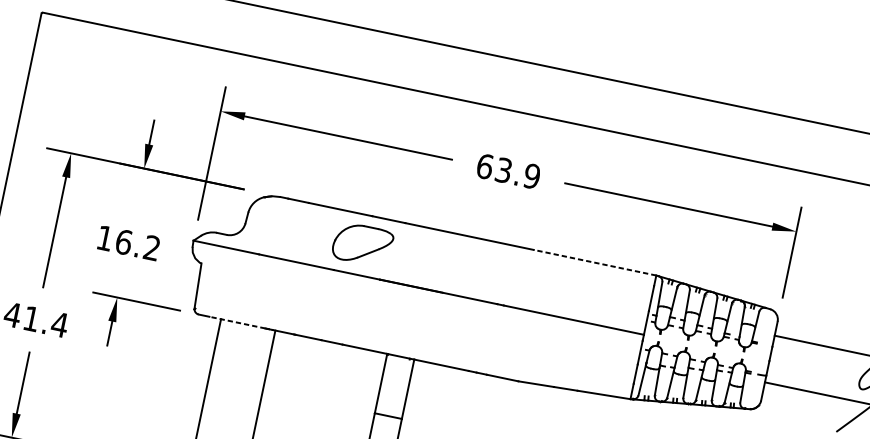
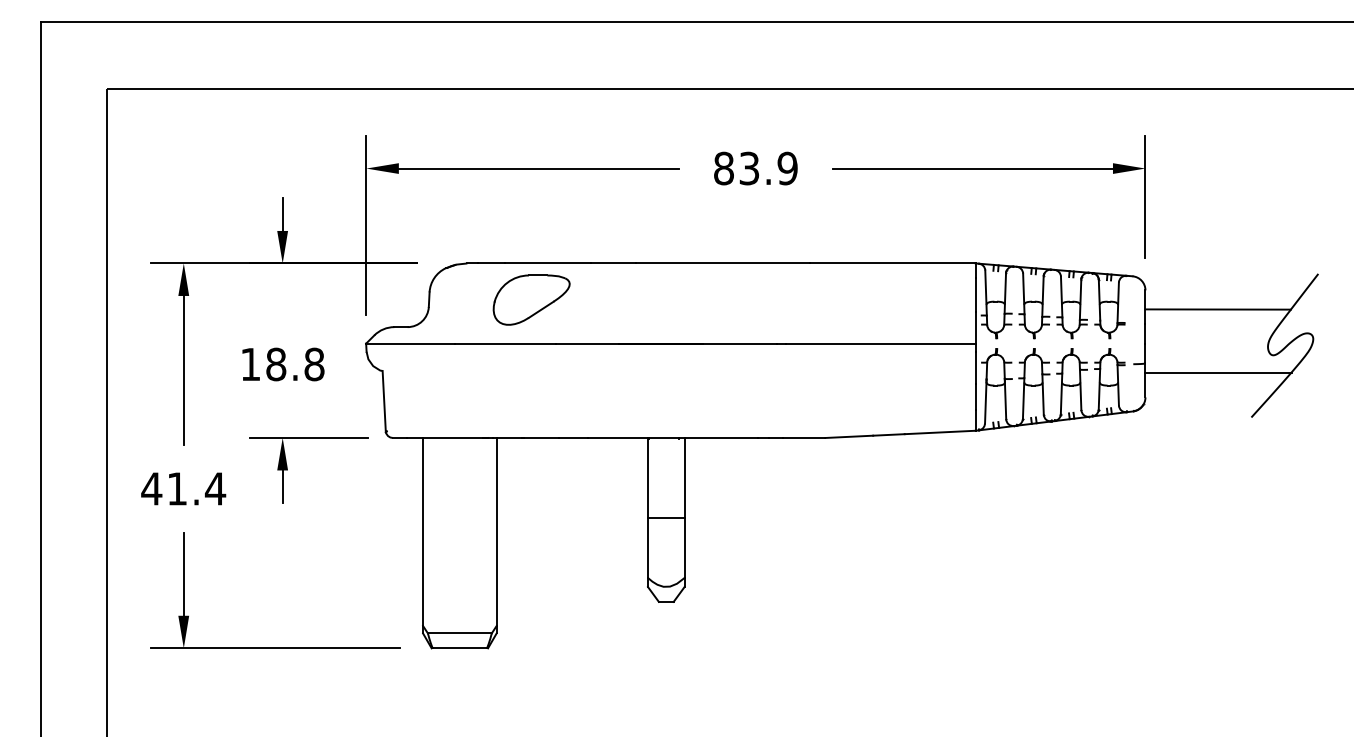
text: (485, 166) -> (724, 168), 63.9 -> 83.9
part: (362, 244) -> (531, 299), moved
text: (138, 245) -> (295, 364), 16.2 -> 18.8
line: (594, 262) -> (892, 263), dashed -> solid
line: (237, 322) -> (445, 437), dashed -> solid

